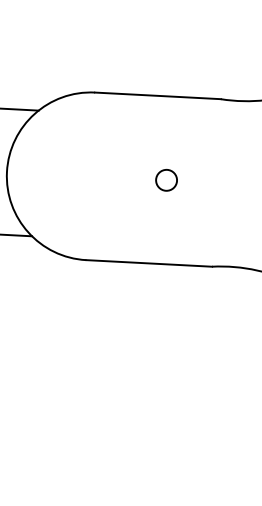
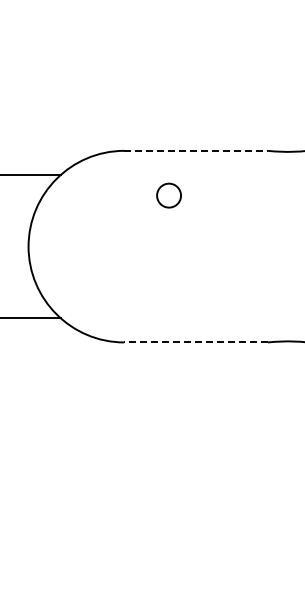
line: (158, 95) -> (196, 150), solid -> dashed
circle: (166, 180) -> (168, 195), moved
line: (149, 263) -> (196, 342), solid -> dashed

